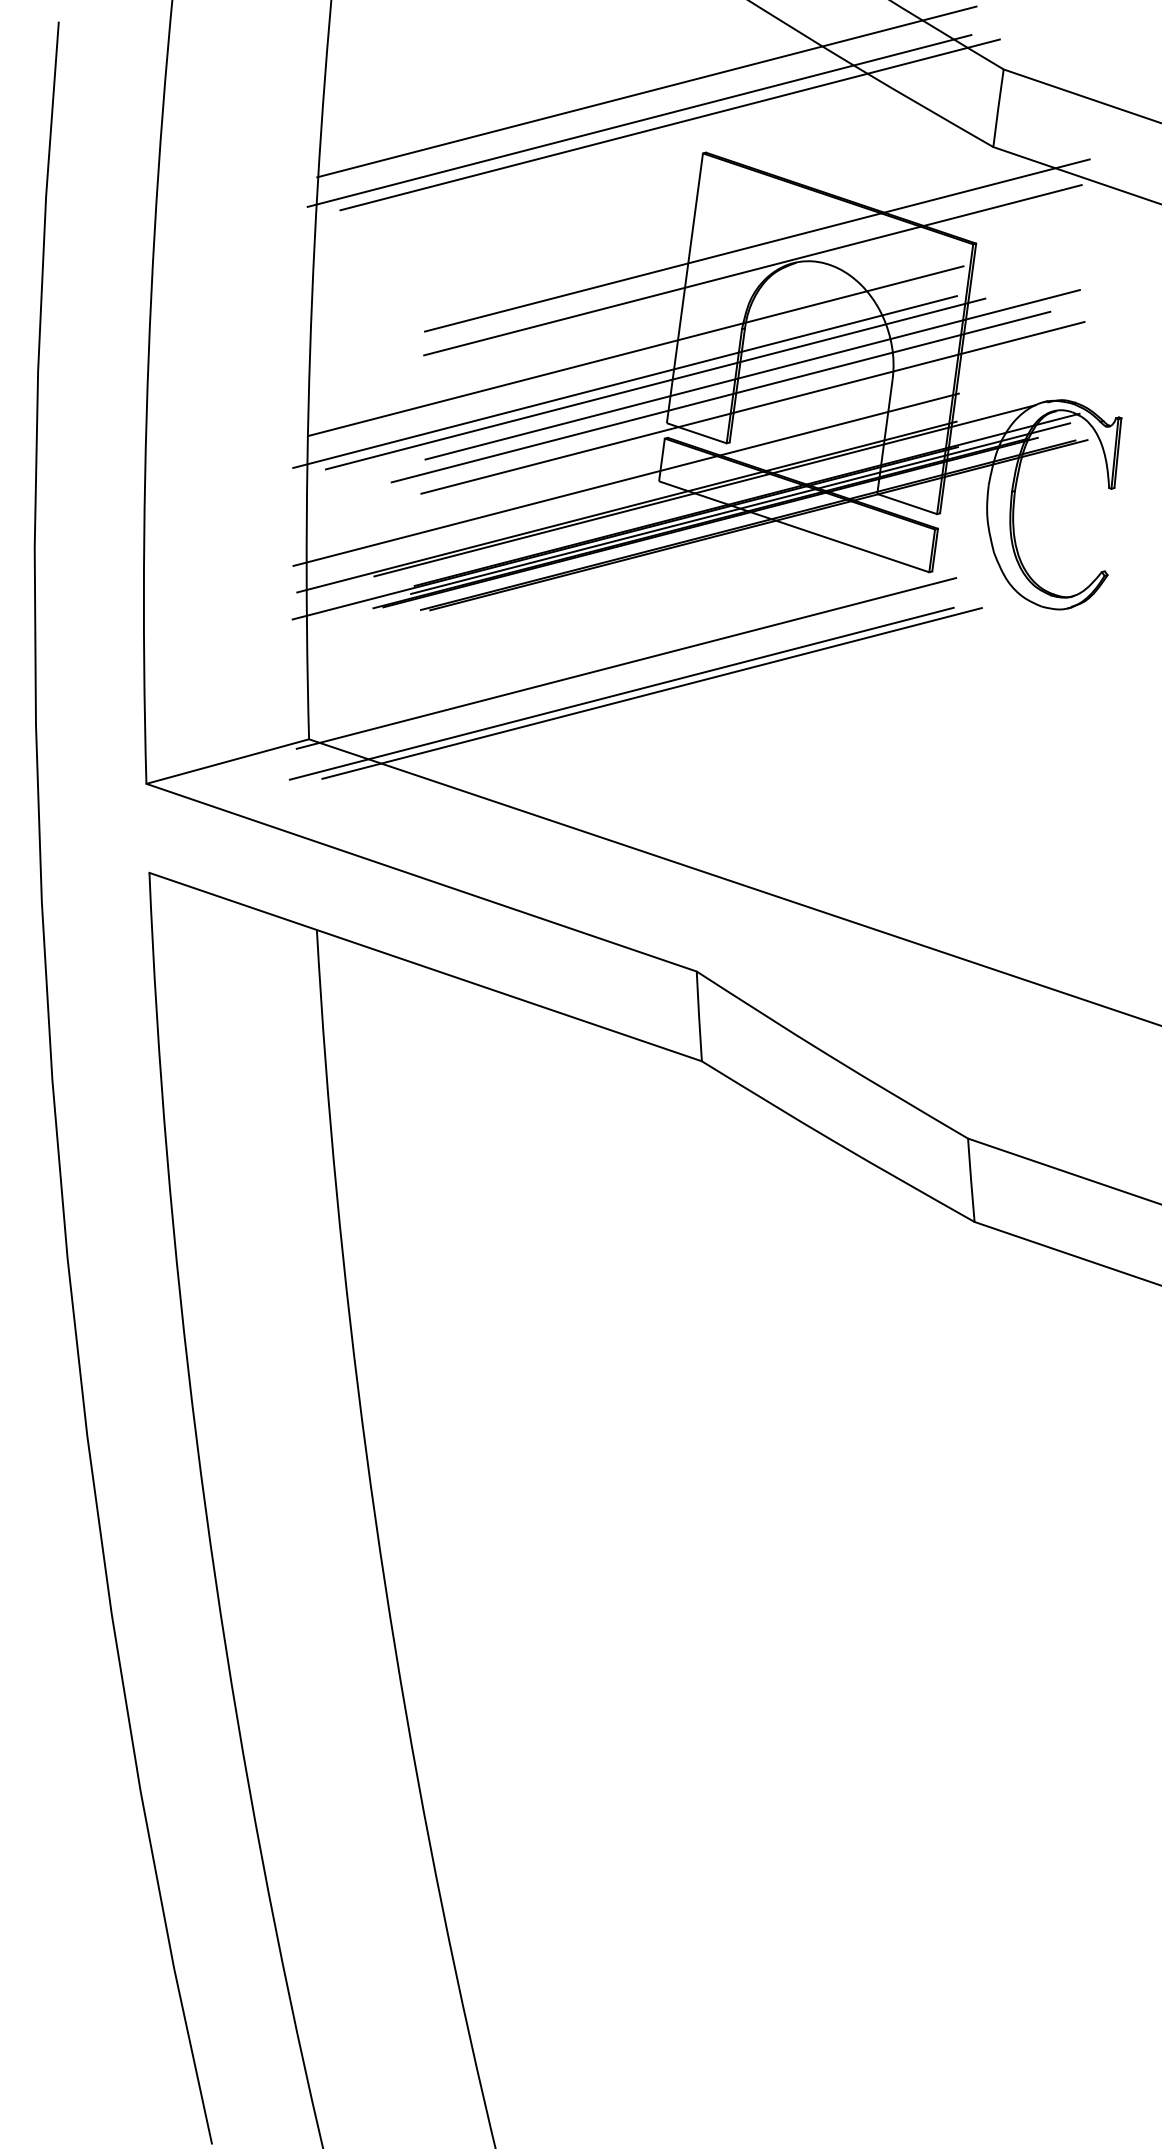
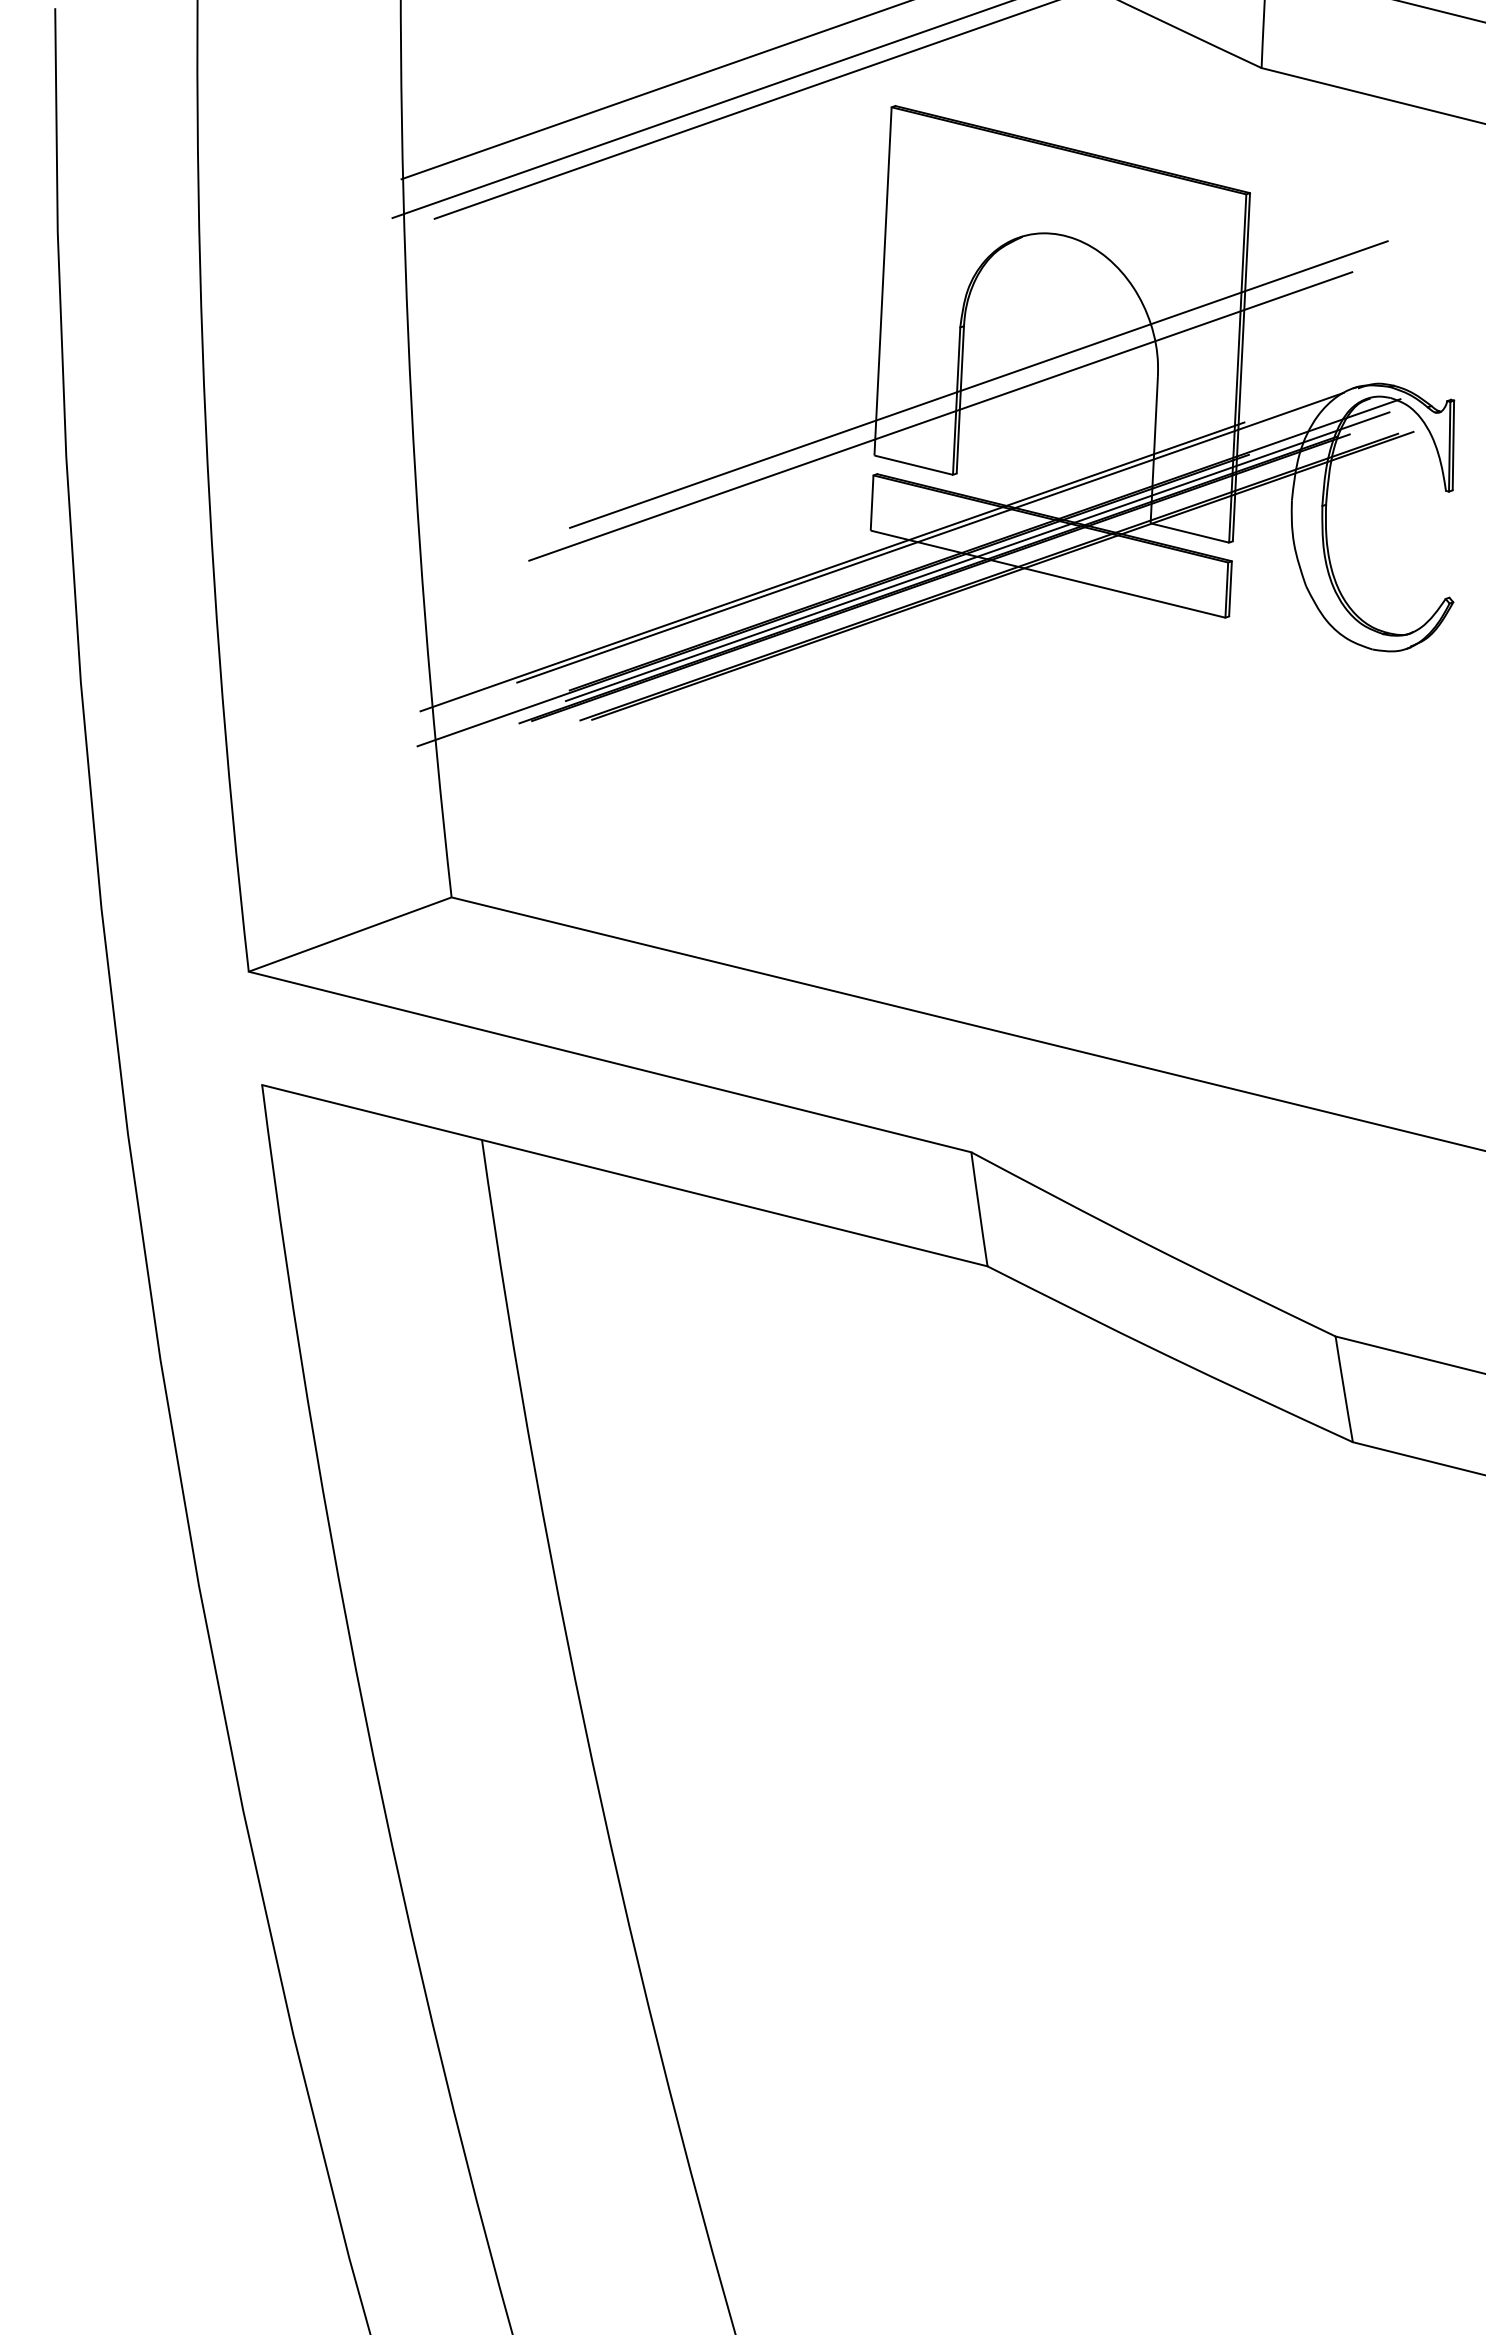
line: (757, 245) -> (971, 219), removed
line: (752, 269) -> (967, 250), removed
line: (636, 351) -> (827, 367), removed
line: (624, 381) -> (815, 406), removed
line: (655, 383) -> (855, 406), removed
line: (752, 407) -> (982, 426), removed
line: (625, 479) -> (827, 531), removed
line: (626, 663) -> (848, 766), removed
line: (621, 693) -> (845, 805), removed
line: (651, 693) -> (883, 802), removed

